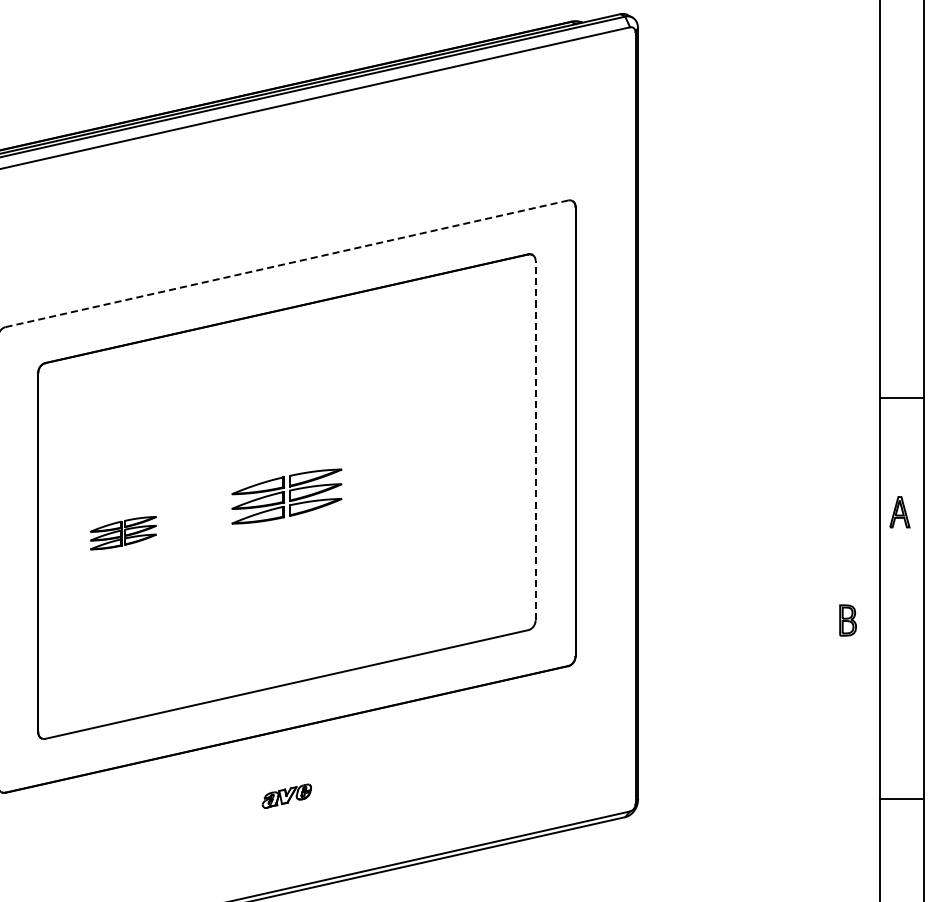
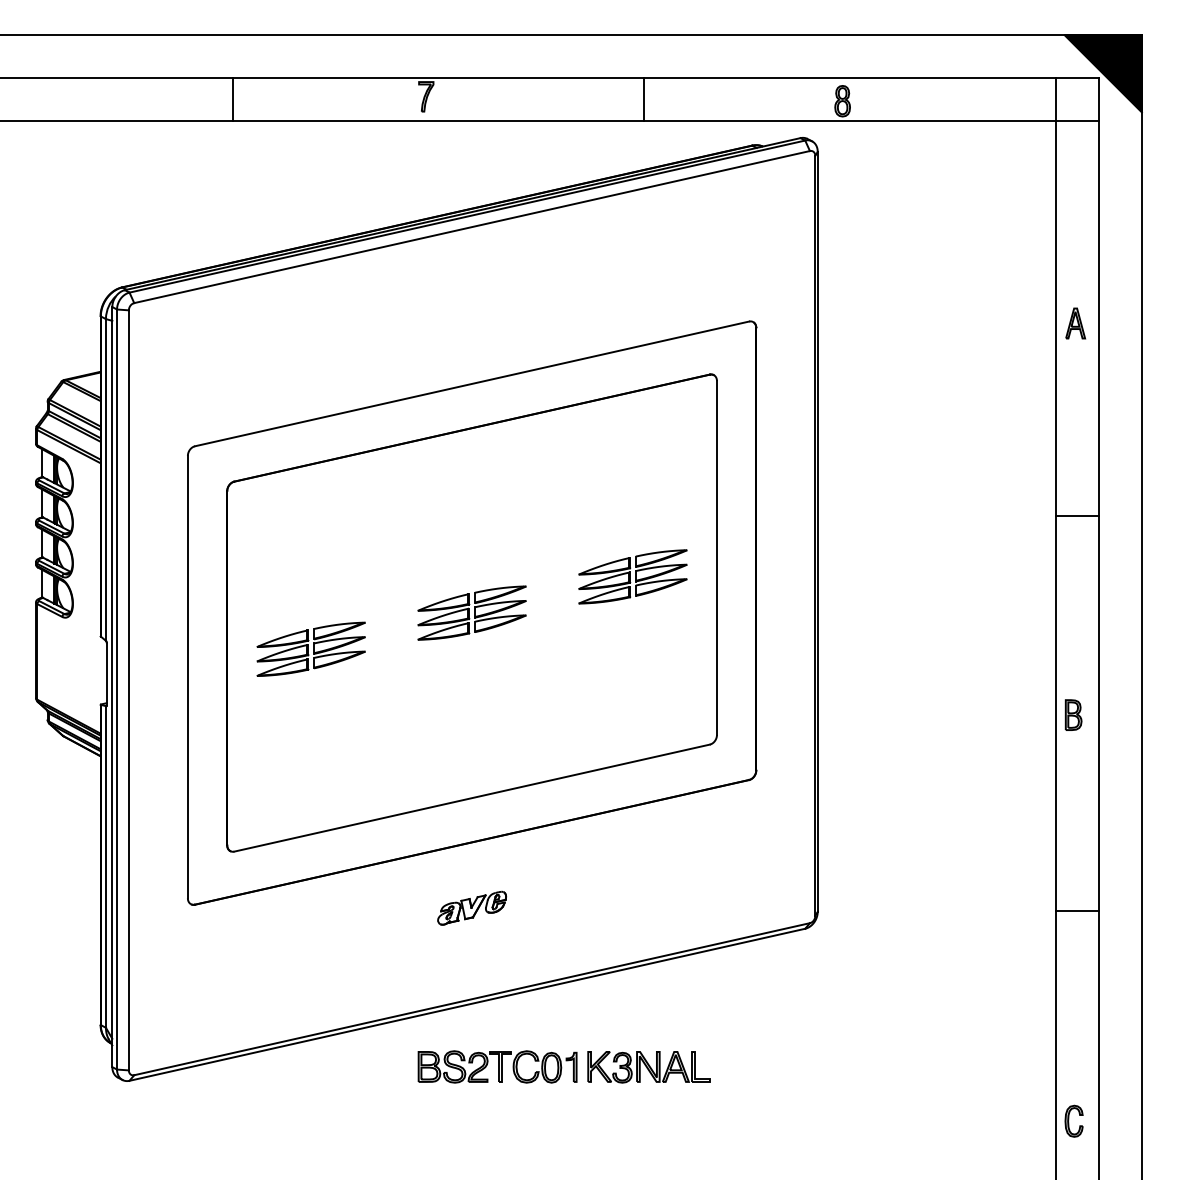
line: (287, 263) -> (472, 383), dashed -> solid
line: (535, 441) -> (716, 558), dashed -> solid
part: (449, 459) -> (632, 576), added
part: (899, 512) -> (1075, 323), moved
part: (122, 532) -> (310, 648), size x1.67
part: (847, 619) -> (1073, 714), moved
part: (286, 795) -> (471, 907), size x1.43

